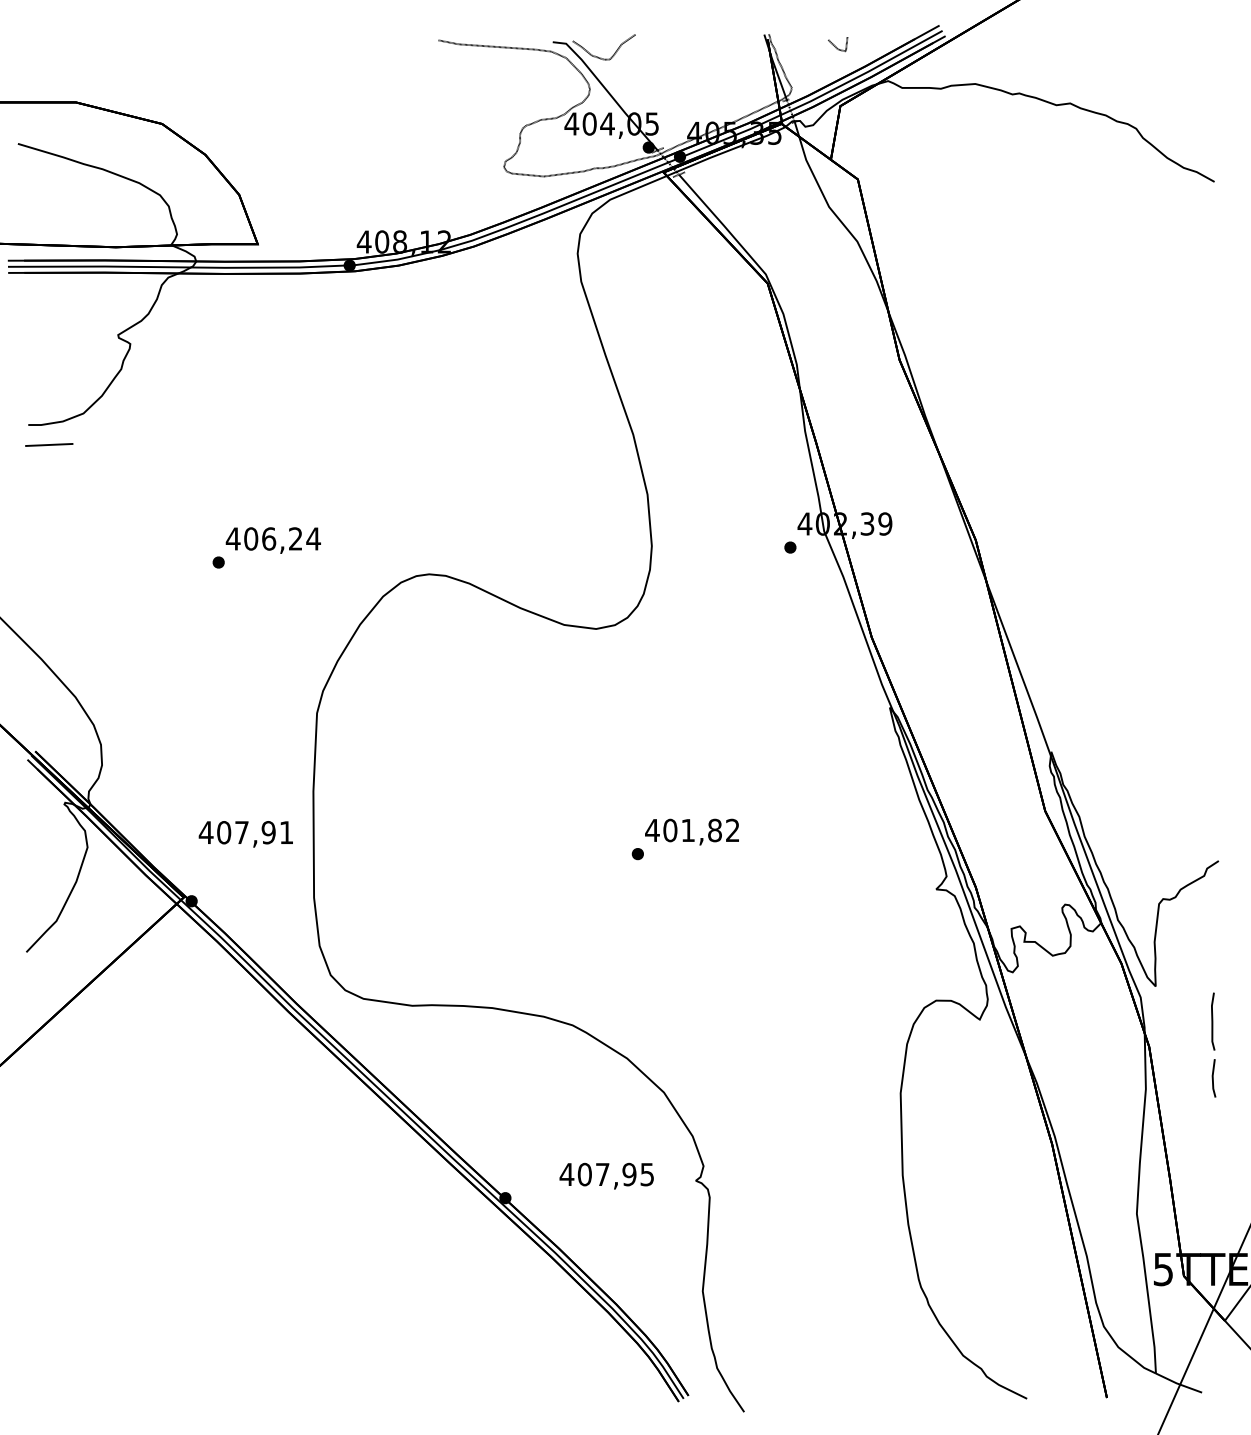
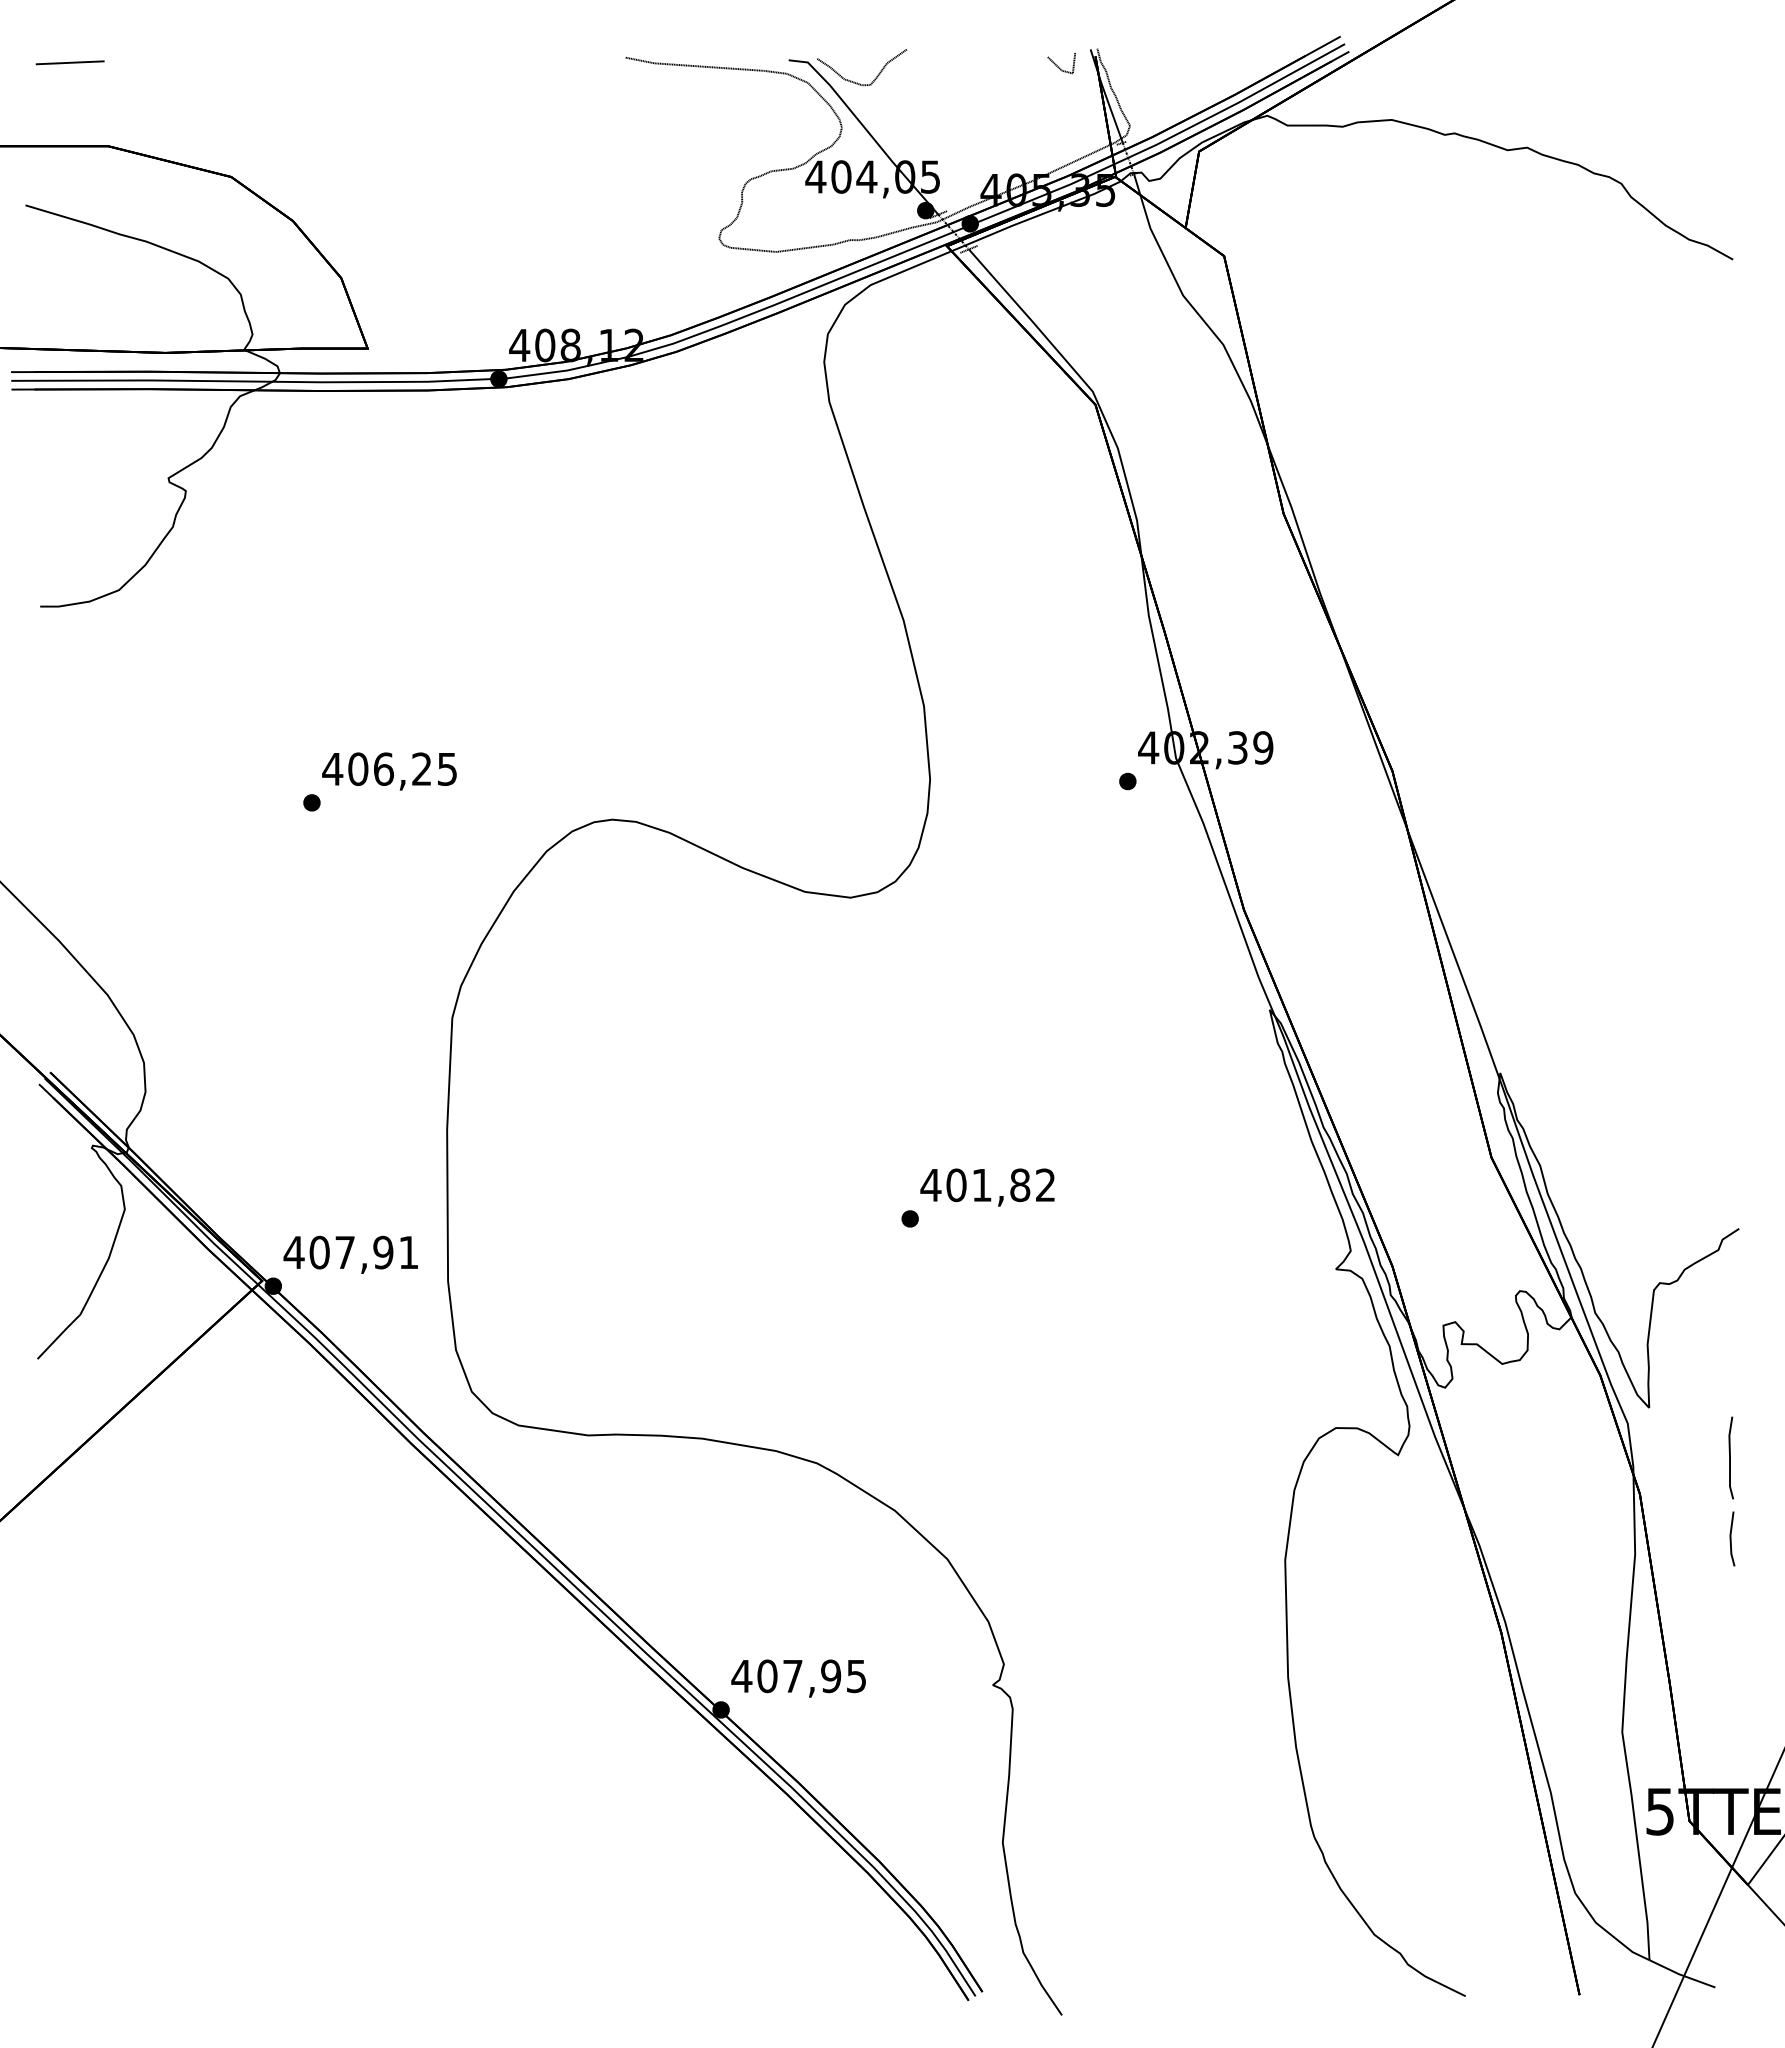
line: (836, 46) -> (1059, 66), moved
line: (49, 444) -> (70, 62), moved
text: (313, 538) -> (447, 768), 406,24 -> 406,25
text: (245, 834) -> (350, 1255), moved
text: (606, 1175) -> (798, 1677), moved

